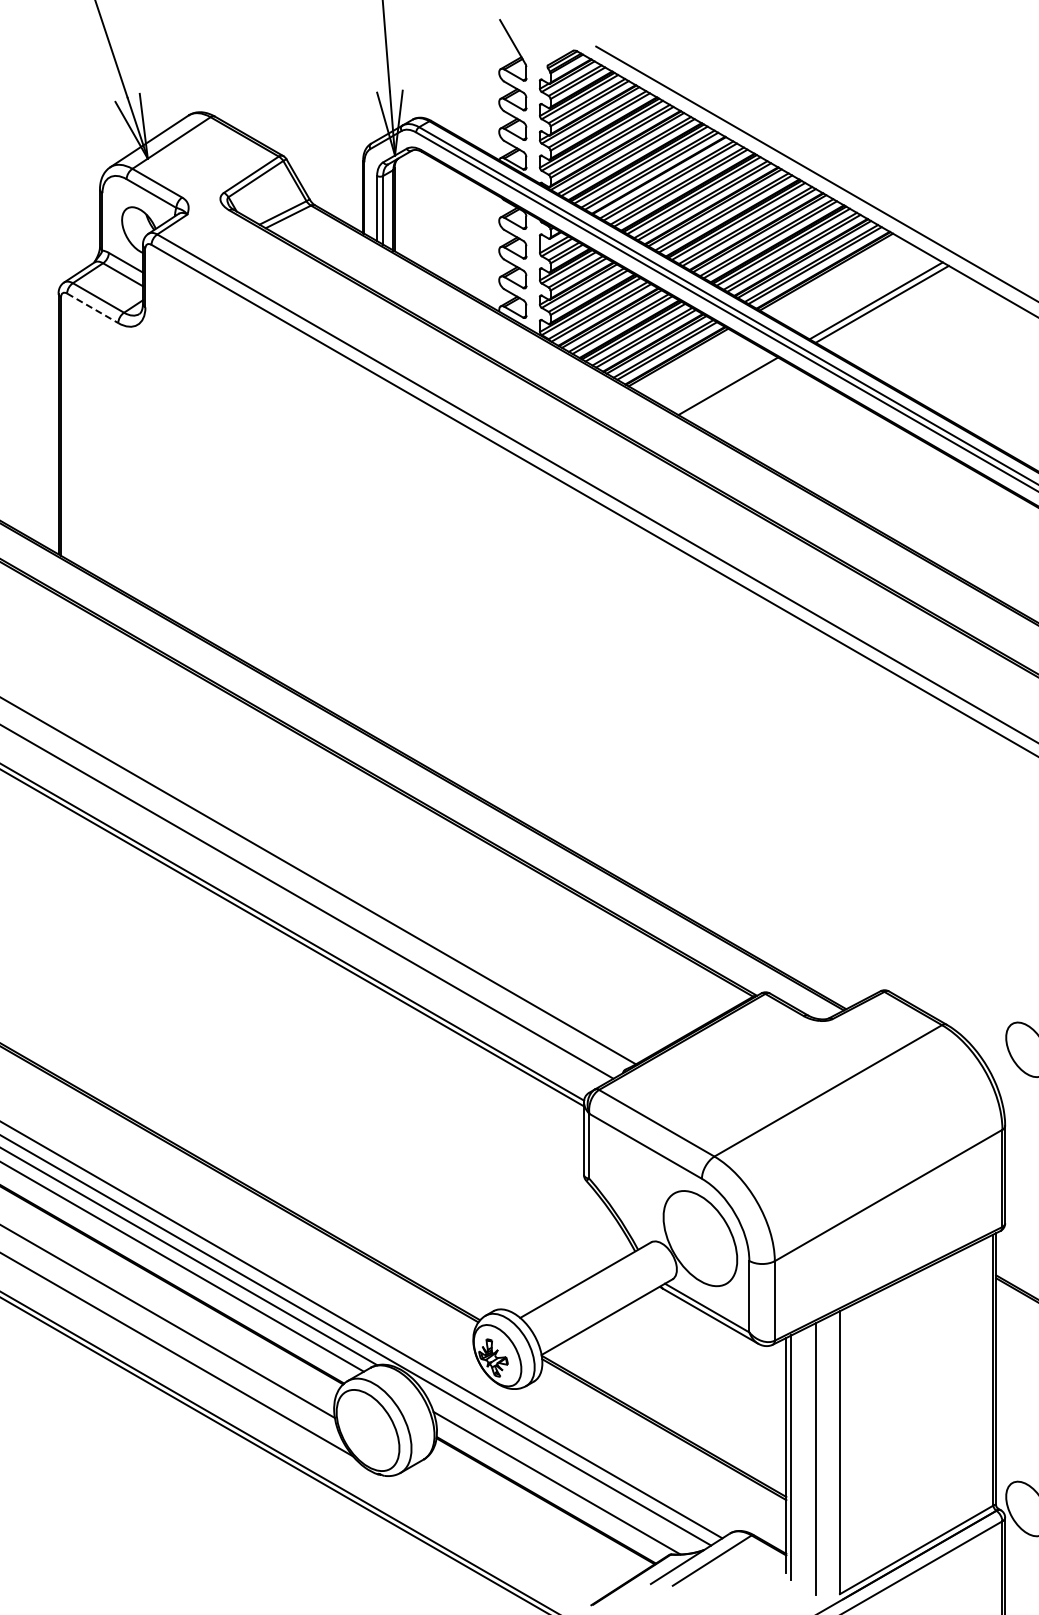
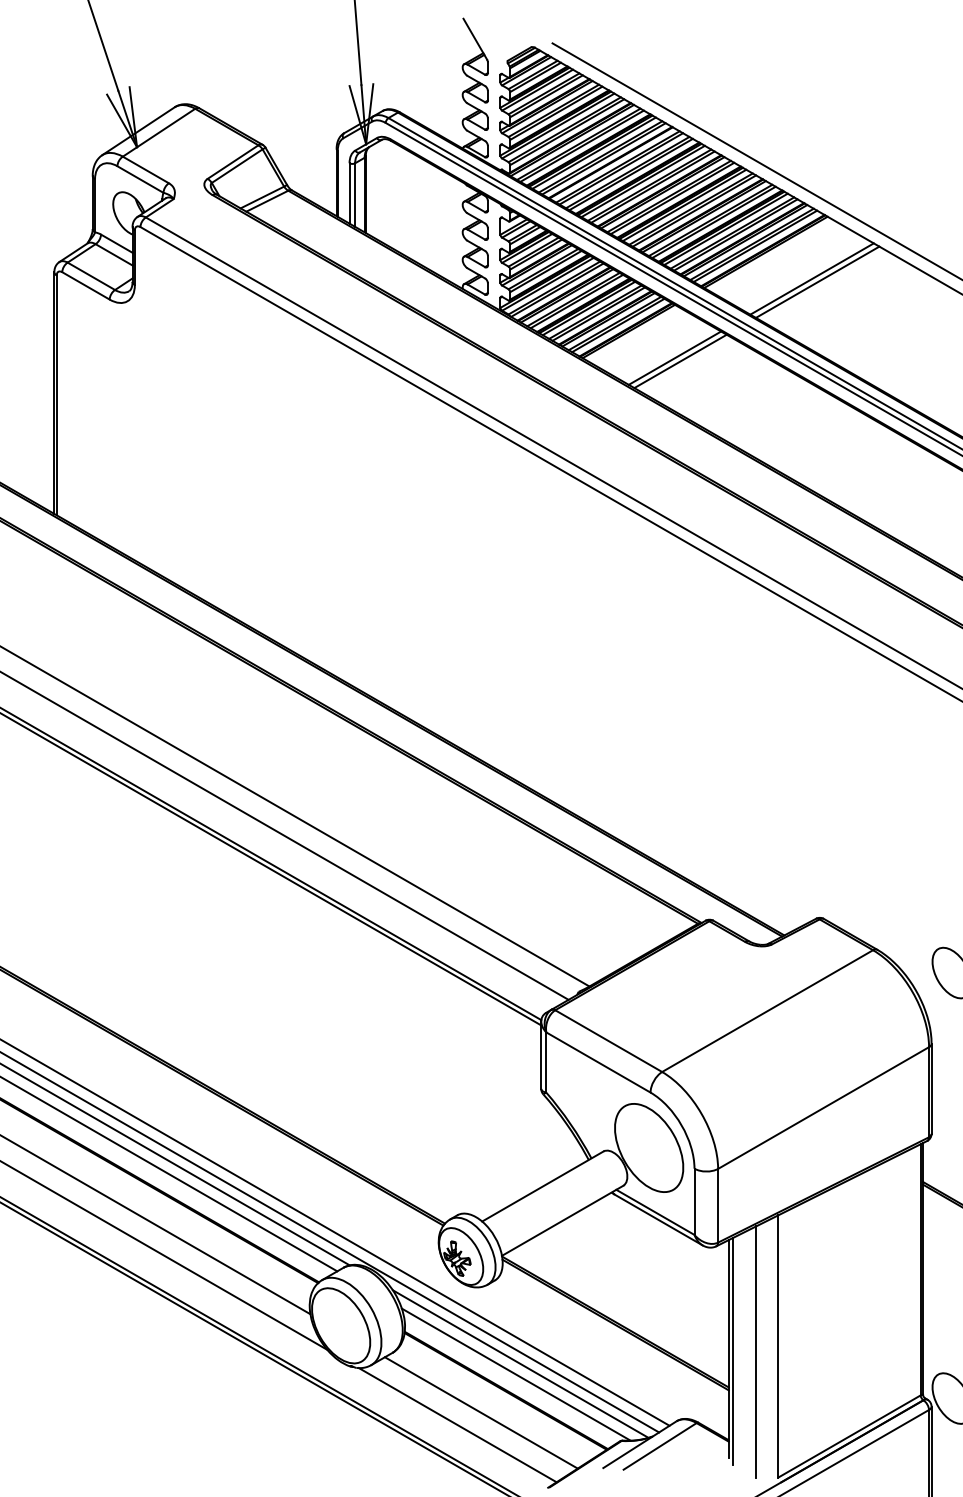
line: (92, 308) -> (85, 286), dashed -> solid
line: (734, 389) -> (680, 361), added
line: (561, 1471) -> (520, 1363), added
line: (519, 1524) -> (481, 1412), added
line: (493, 1537) -> (457, 1424), added

